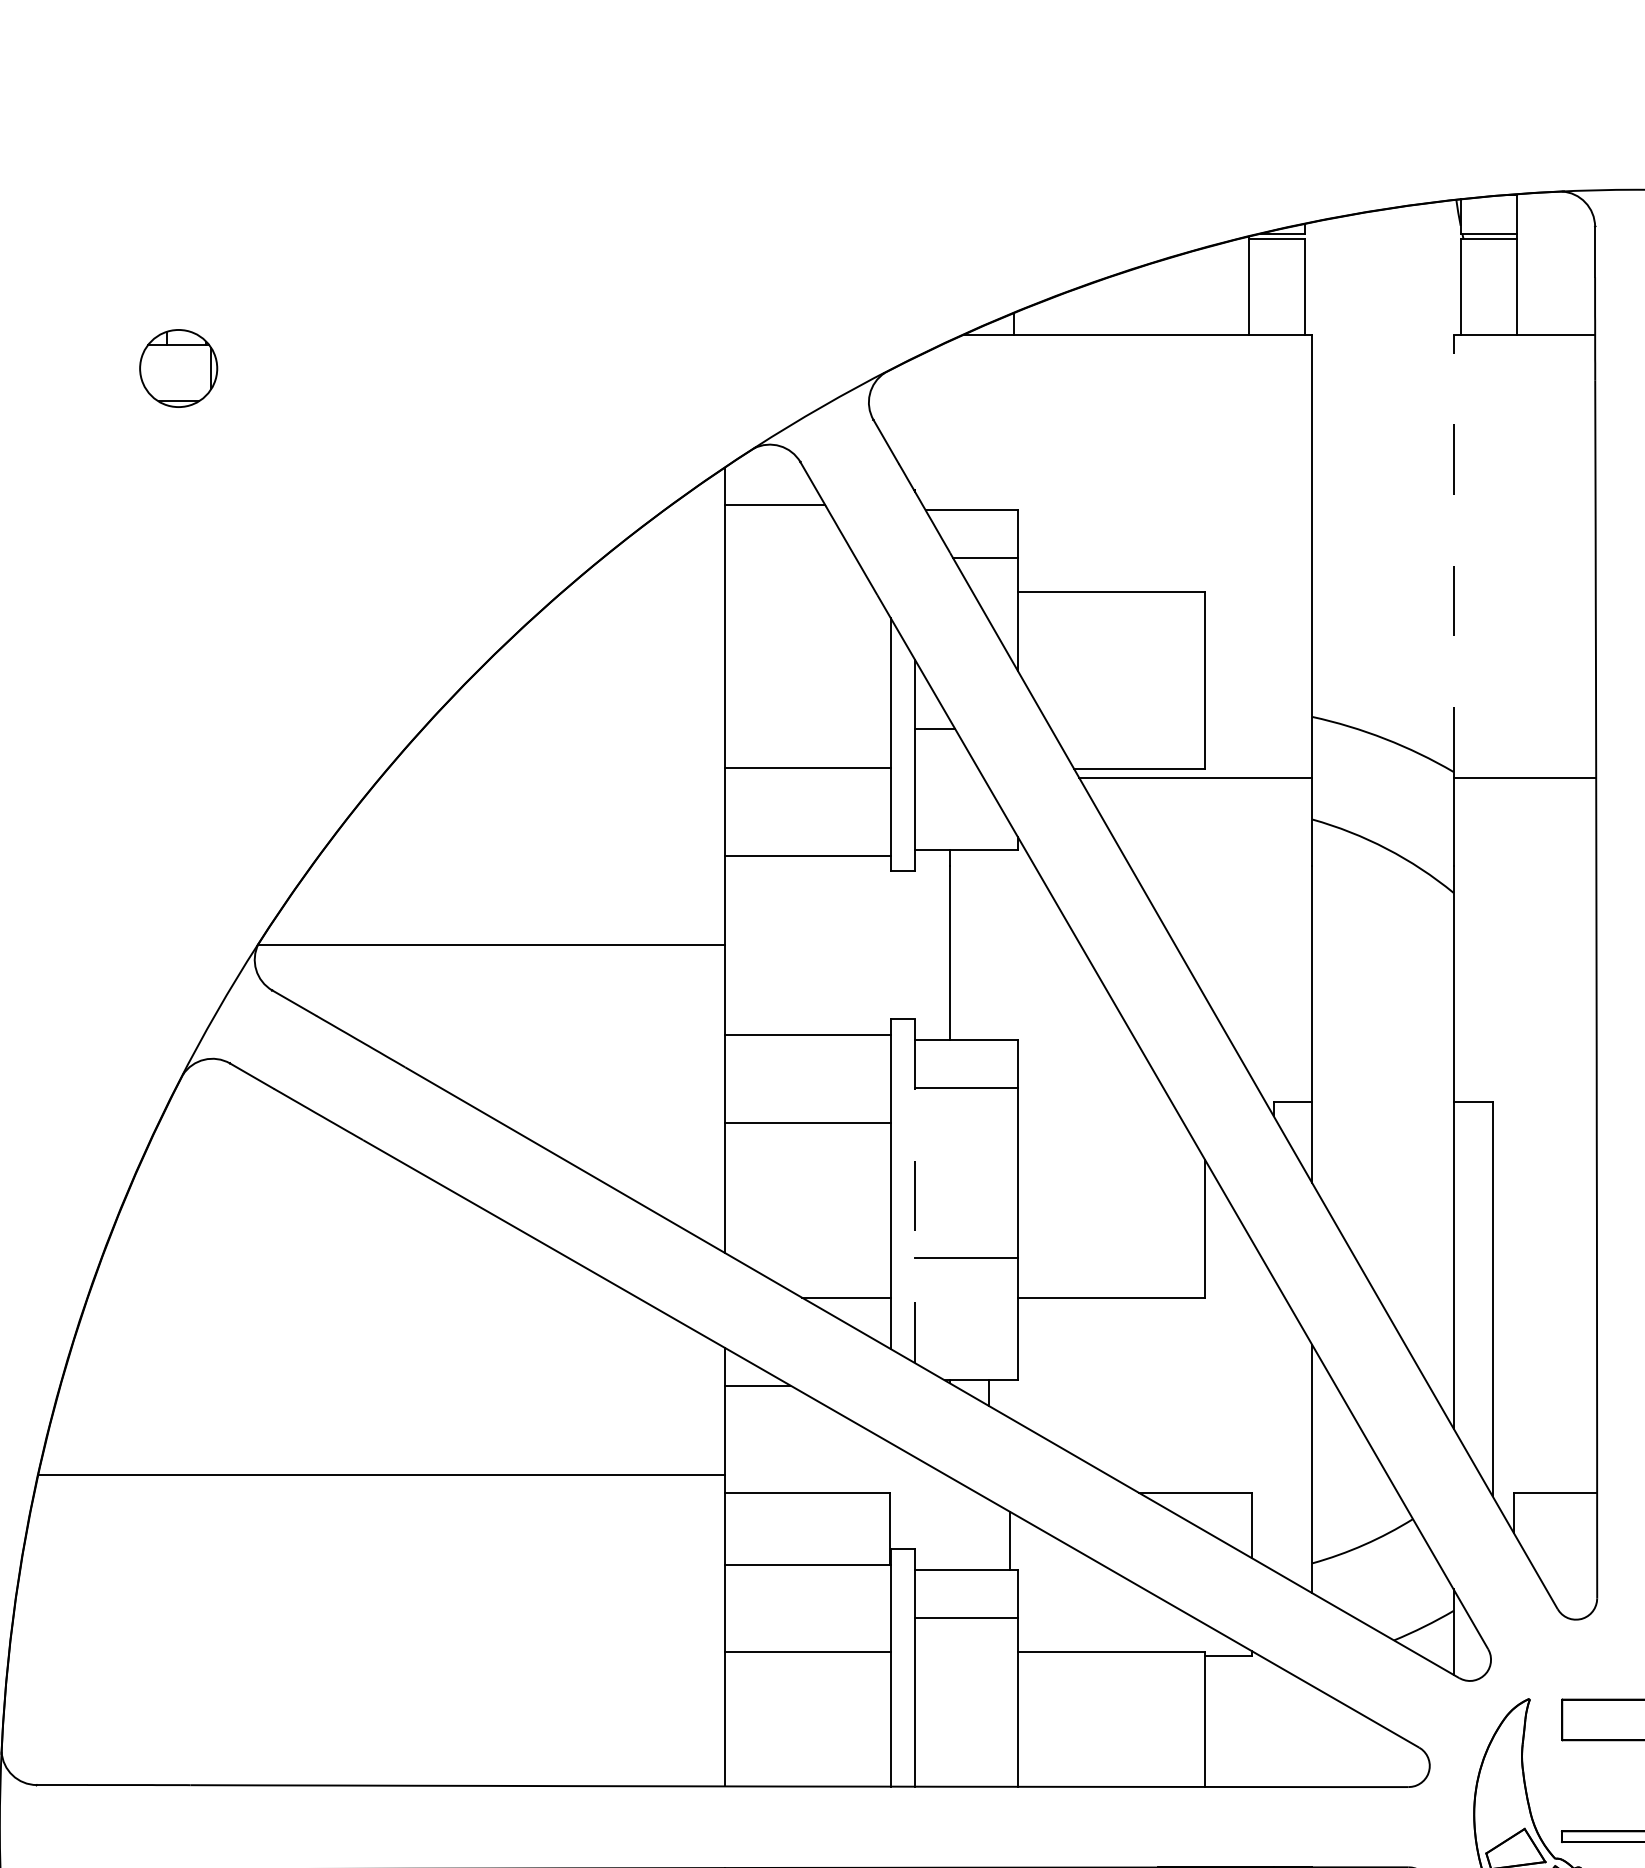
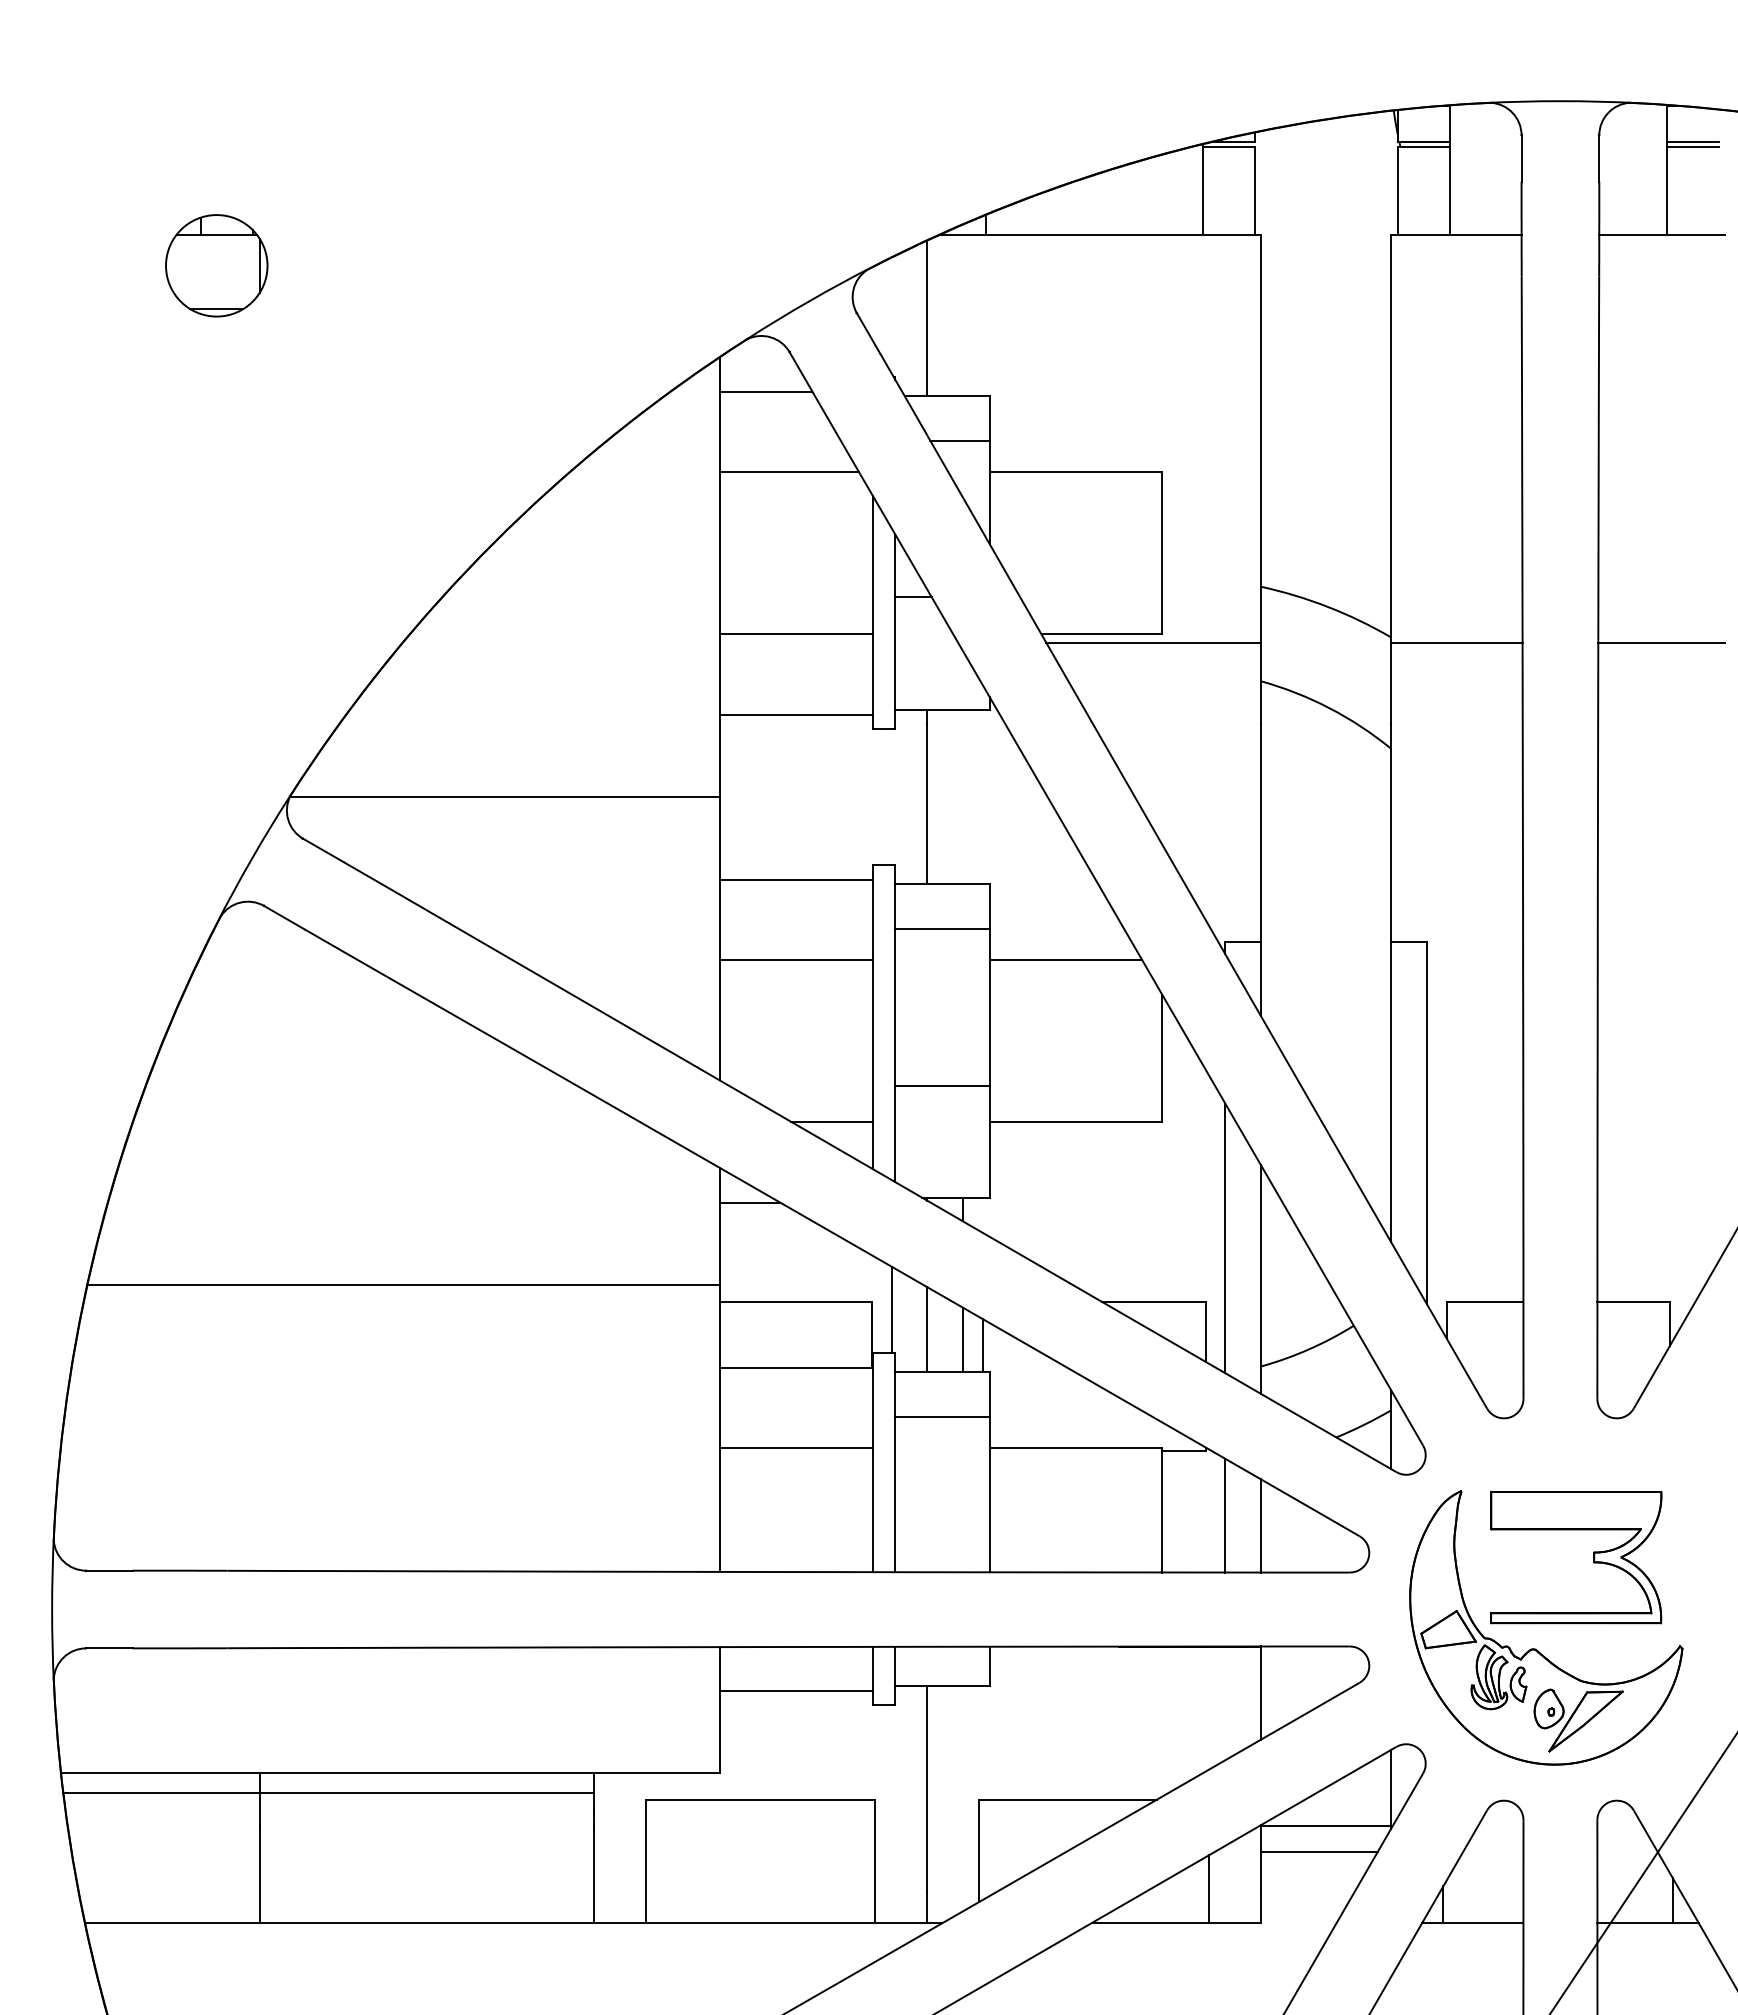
part: (178, 368) -> (216, 265), size x1.43
line: (950, 425) -> (927, 318), added
line: (1453, 555) -> (1391, 438), dashed -> solid
line: (800, 592) -> (789, 472), added
line: (1099, 1121) -> (1065, 959), added
line: (915, 1192) -> (895, 1024), dashed -> solid
line: (1273, 1424) -> (1225, 1238), added
line: (911, 1501) -> (891, 1309), added
line: (950, 1523) -> (927, 1329), added
line: (989, 1534) -> (963, 1339), added
line: (1273, 1725) -> (1225, 1515), added
line: (1312, 1735) -> (1261, 1525), added

